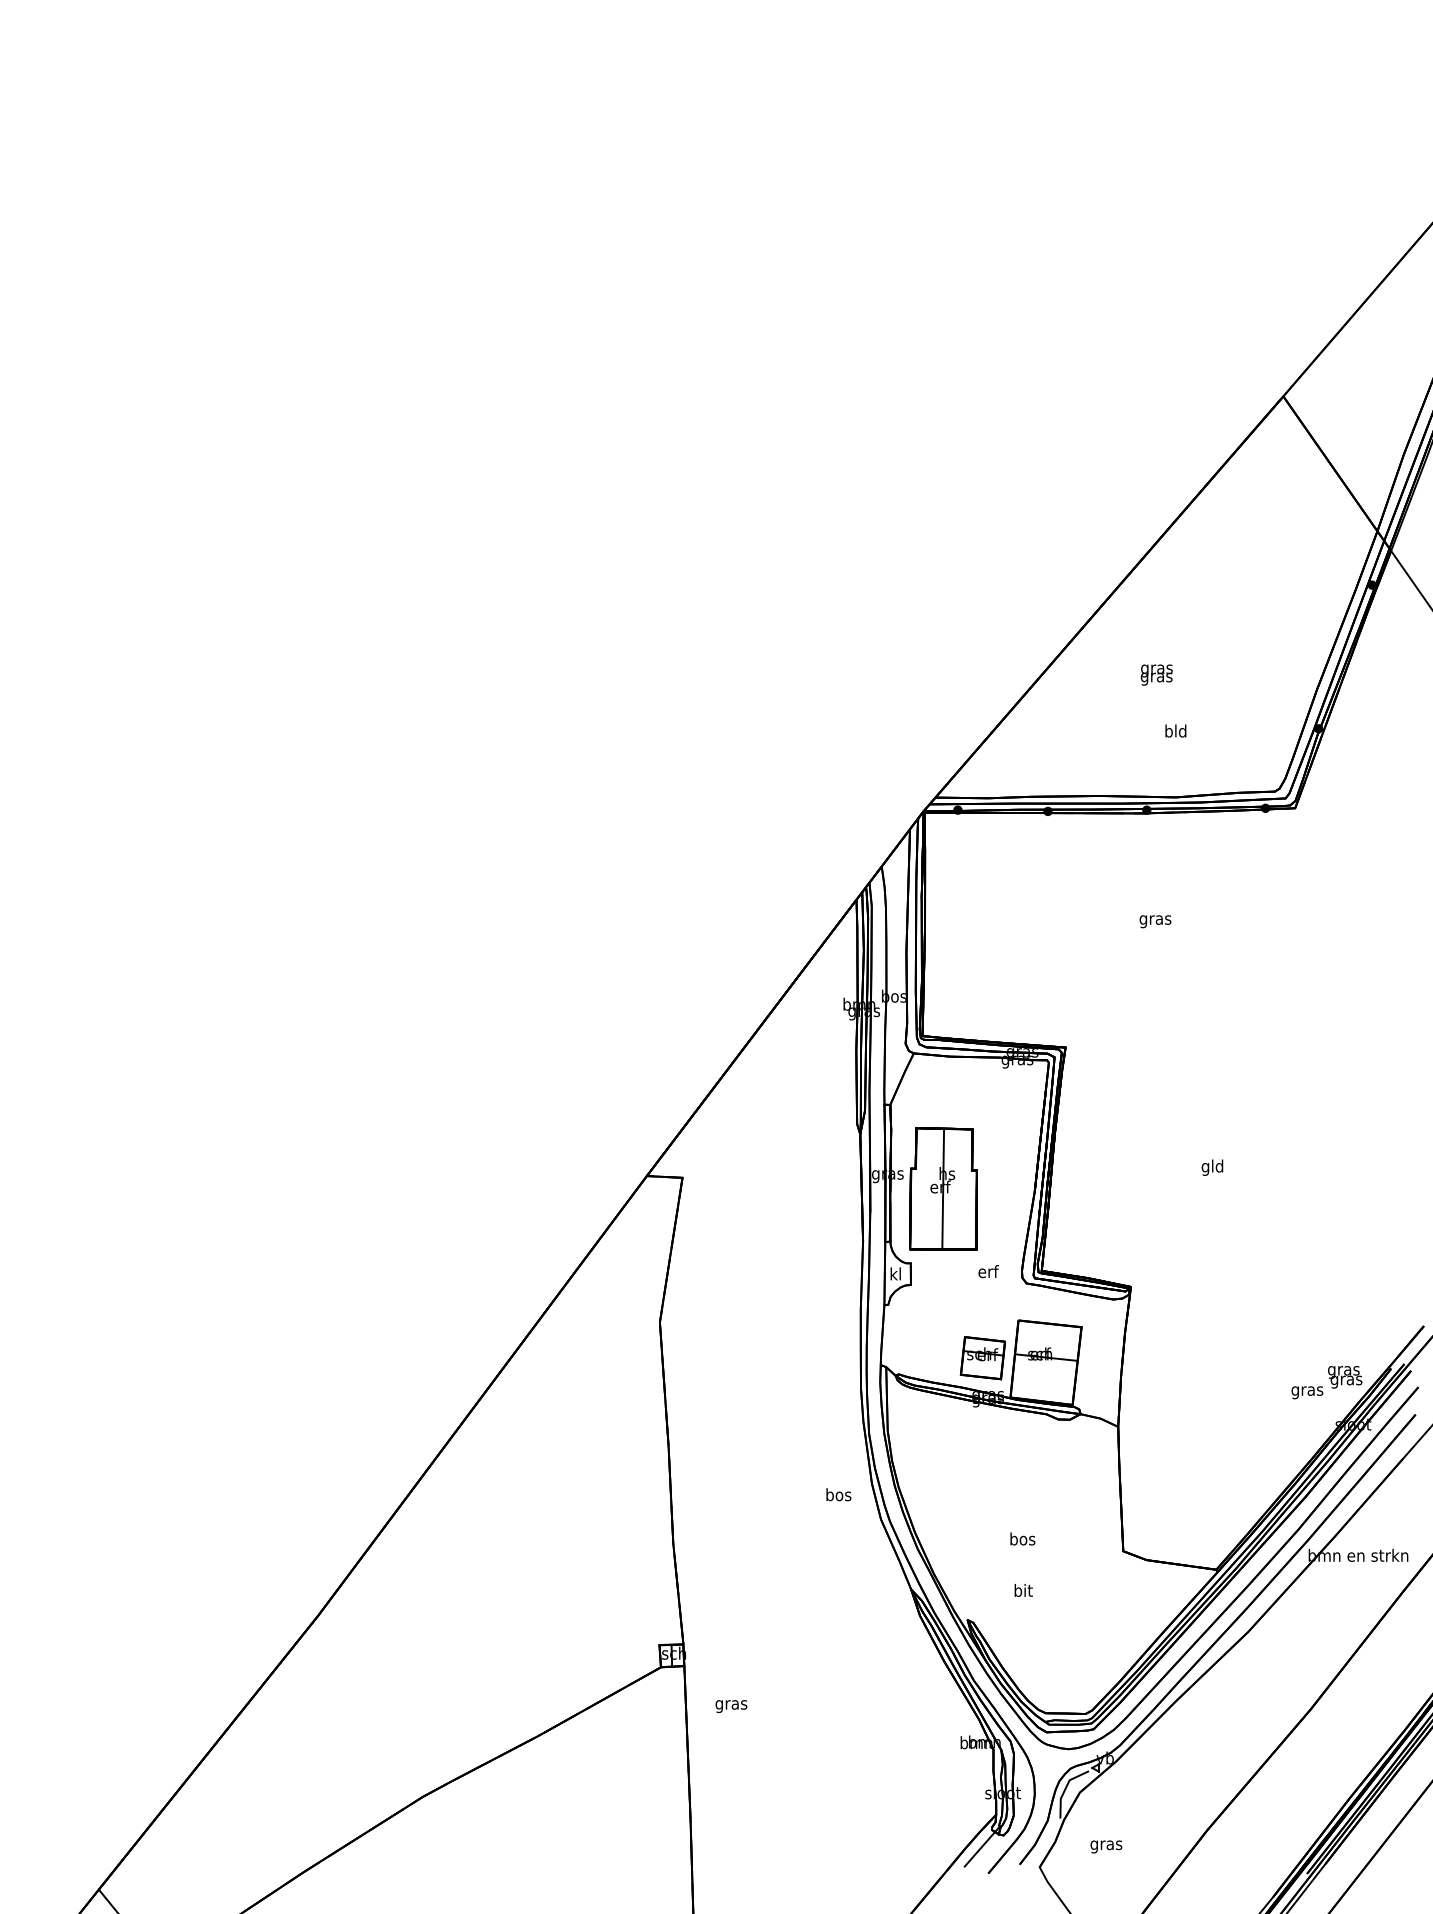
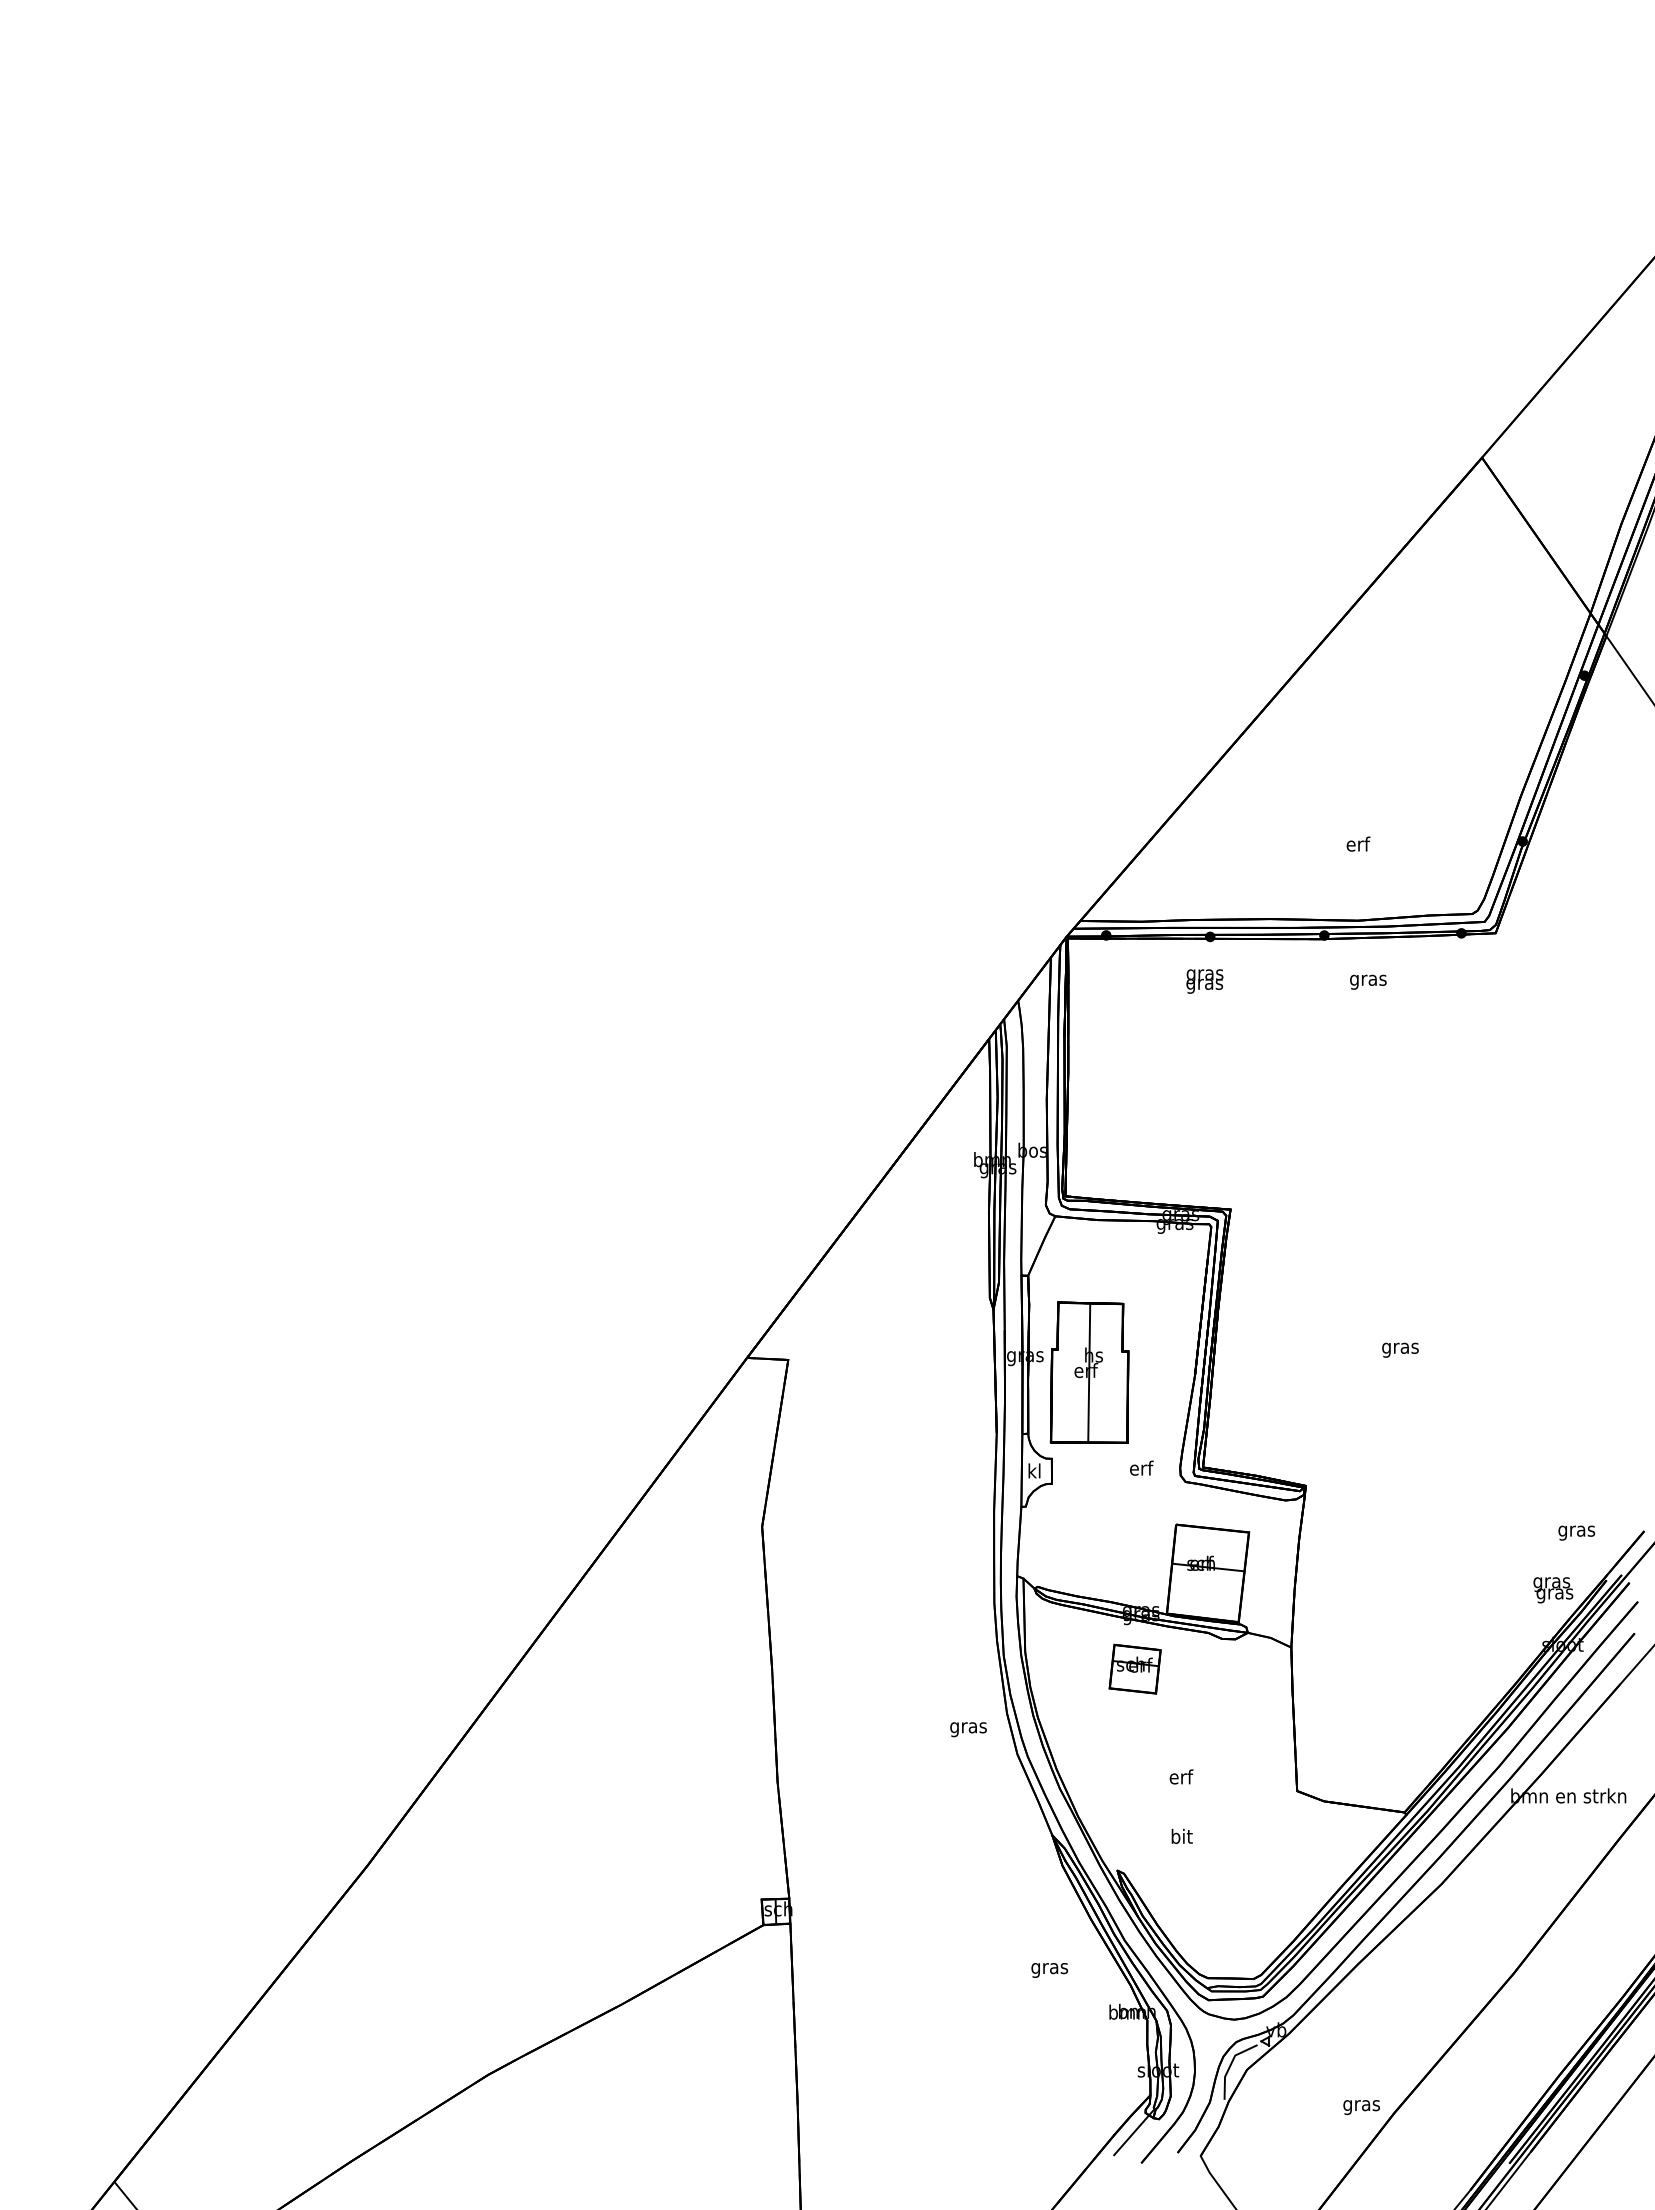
text: (1156, 675) -> (1204, 981), moved
text: (1175, 730) -> (1357, 843), bld -> erf
text: (1155, 921) -> (1368, 981), moved
text: (1212, 1167) -> (1400, 1347), gld -> gras
part: (982, 1357) -> (1134, 1668), moved
text: (1307, 1392) -> (1576, 1532), moved
text: (838, 1496) -> (968, 1727), bos -> gras
text: (1022, 1538) -> (1180, 1776), bos -> erf
text: (731, 1706) -> (1049, 1970), moved
text: (1106, 1846) -> (1361, 2107), moved

